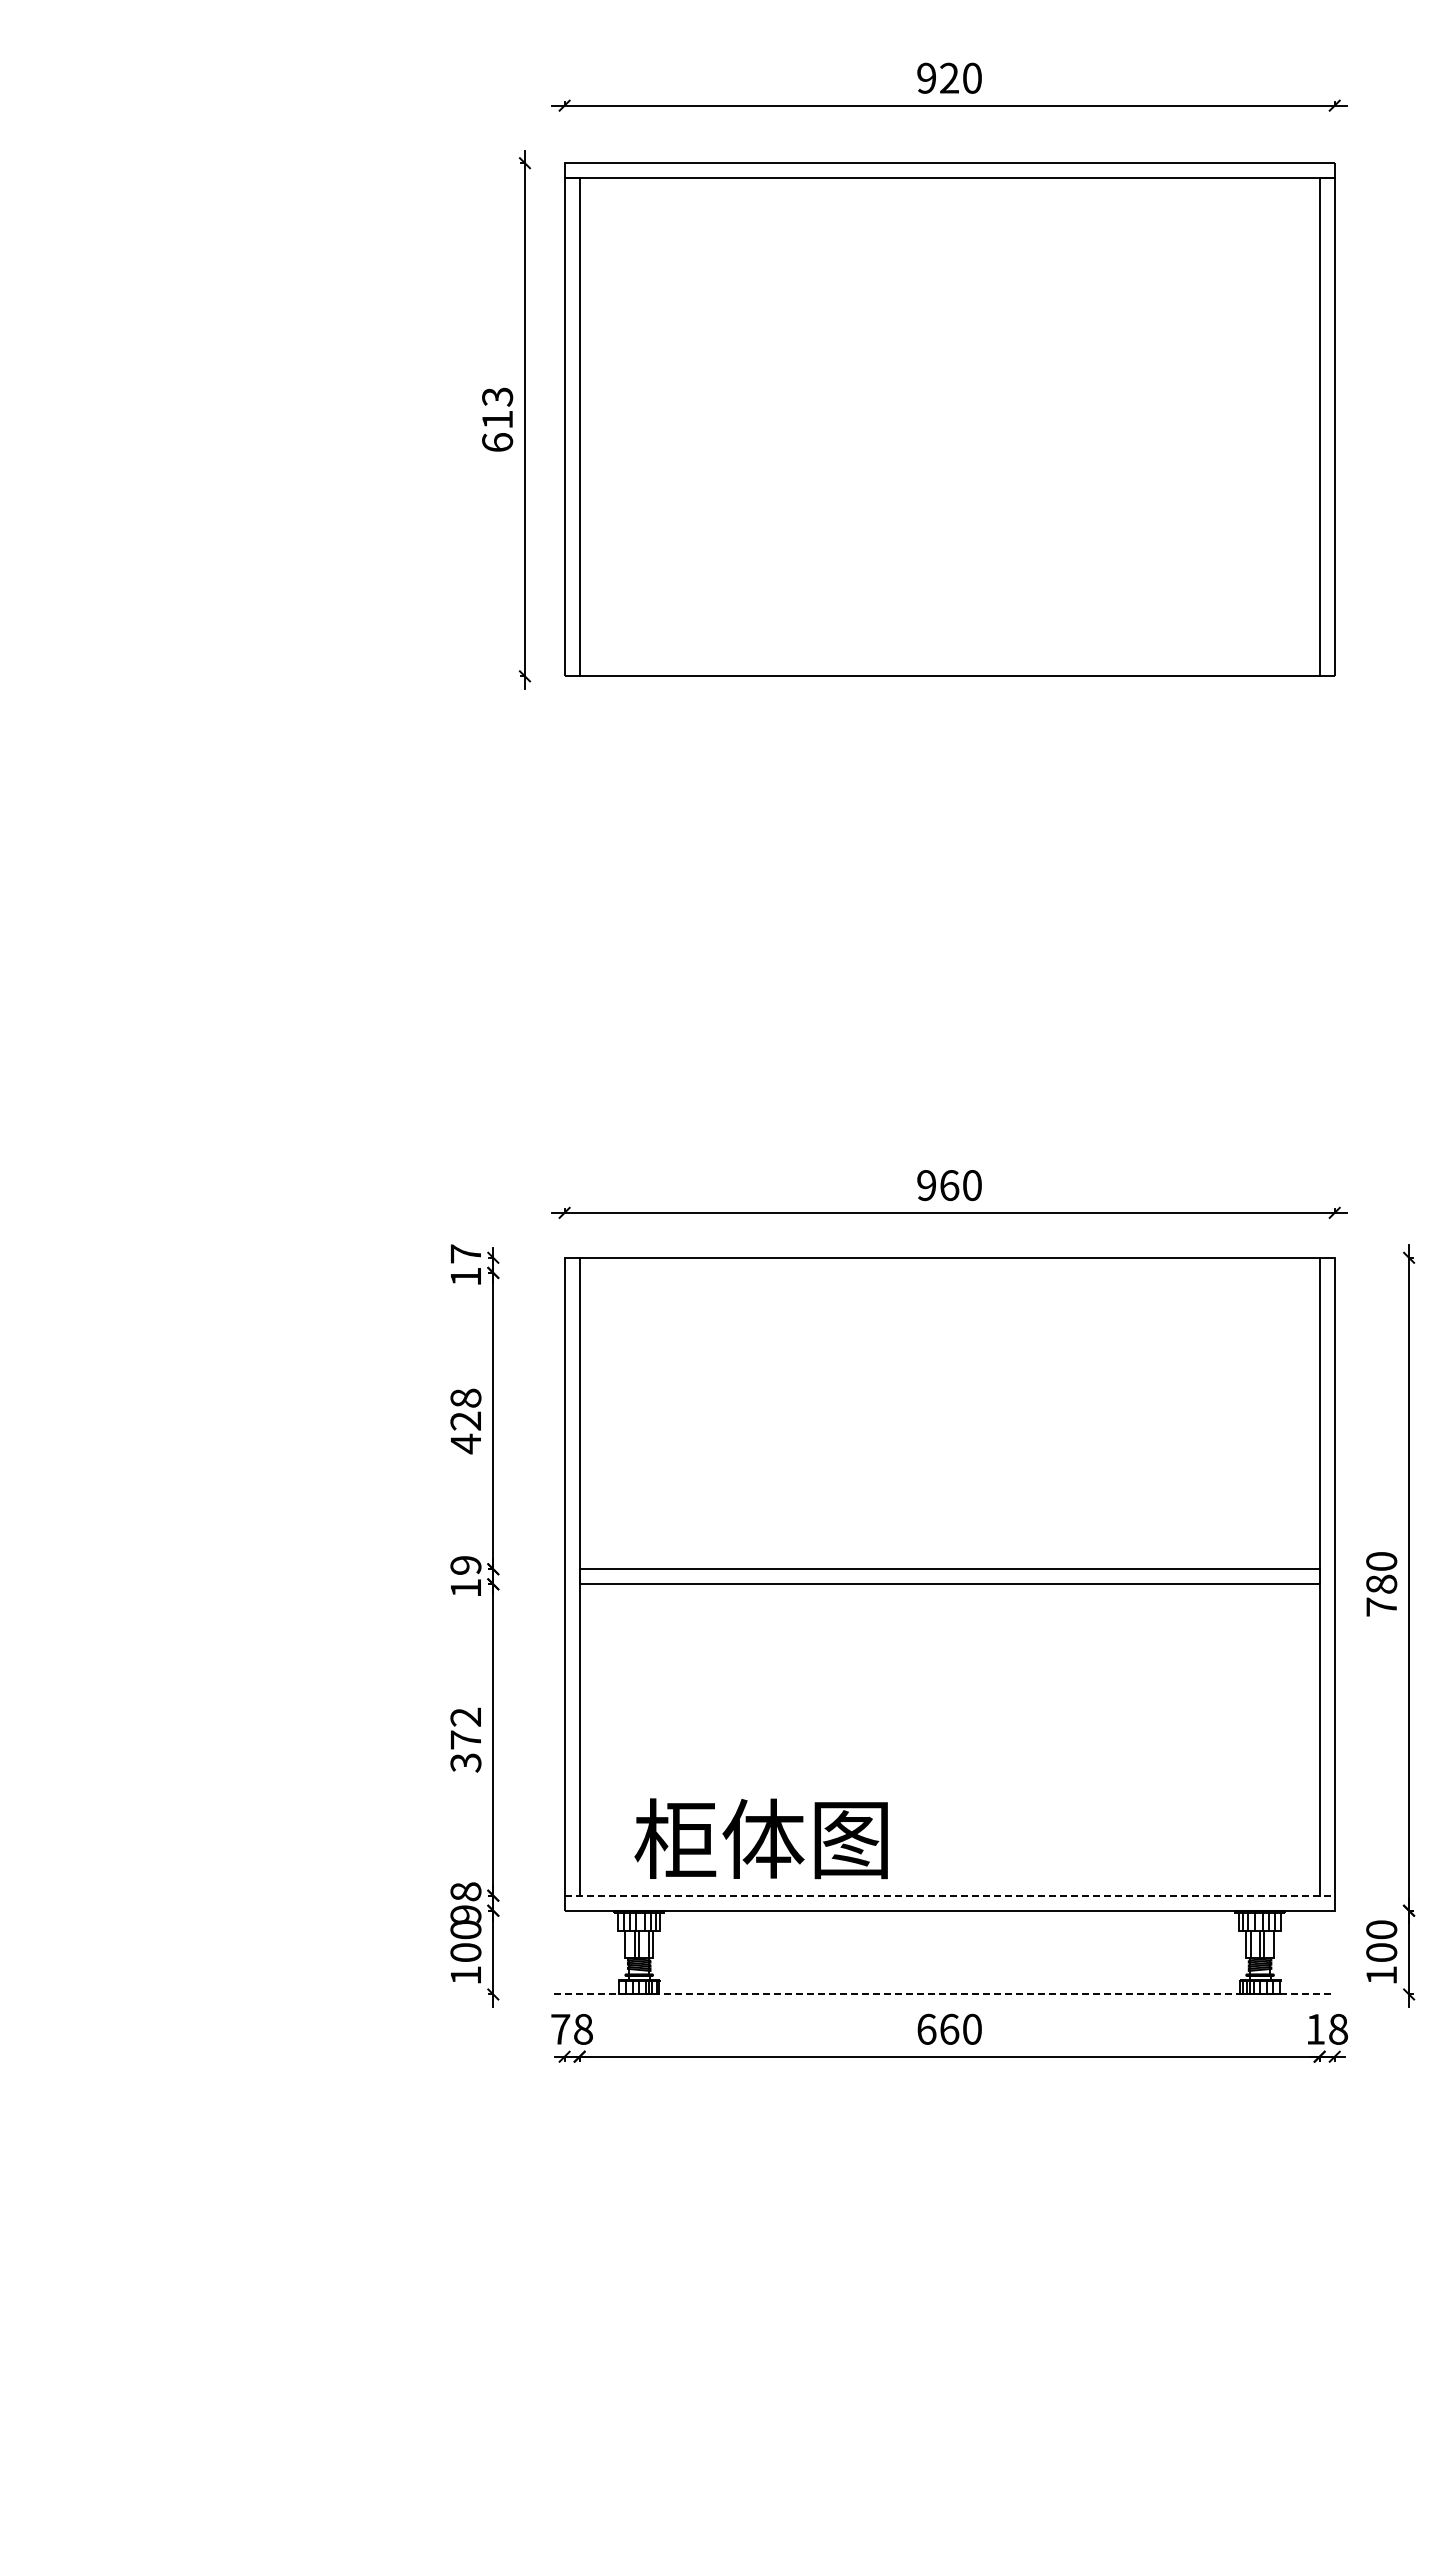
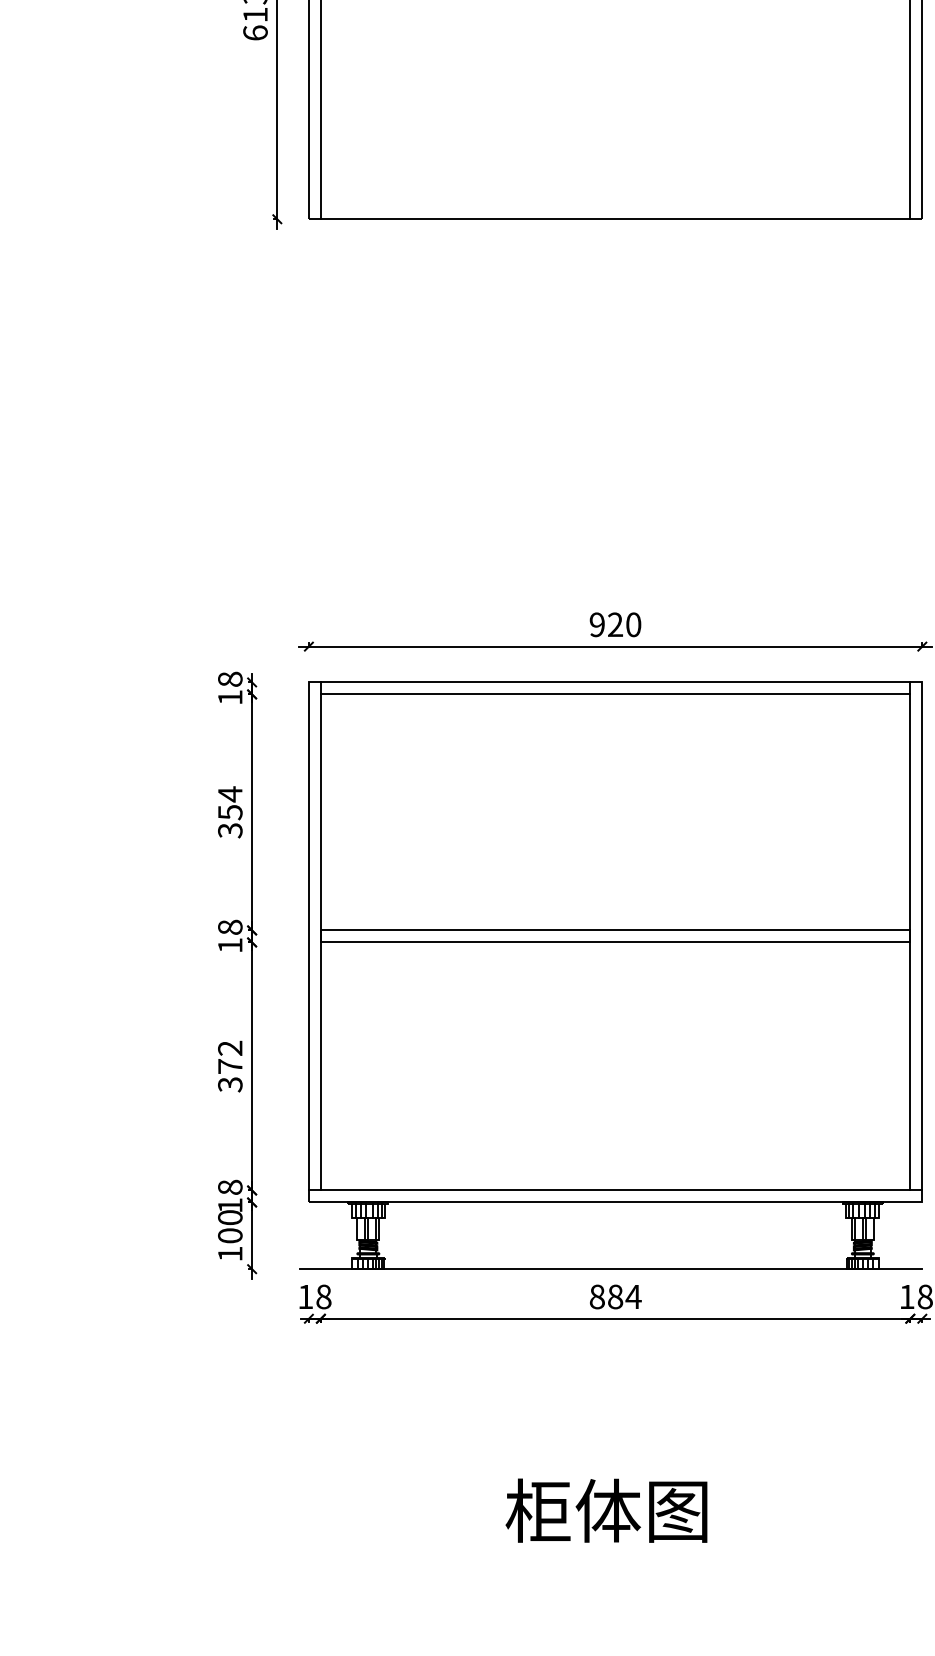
text: (949, 1185) -> (615, 624), 960 -> 920
text: (465, 1253) -> (229, 678), 17 -> 18
line: (949, 1272) -> (615, 694), added
text: (465, 1421) -> (229, 812), 428 -> 354
text: (465, 1564) -> (229, 926), 19 -> 18
text: (760, 1838) -> (605, 1510), moved
line: (950, 1895) -> (616, 1190), dashed -> solid
text: (465, 1914) -> (229, 1205), 98 -> 18
line: (944, 1994) -> (611, 1269), dashed -> solid
text: (949, 2028) -> (615, 1296), 660 -> 884
text: (560, 2029) -> (305, 1297), 78 -> 18

